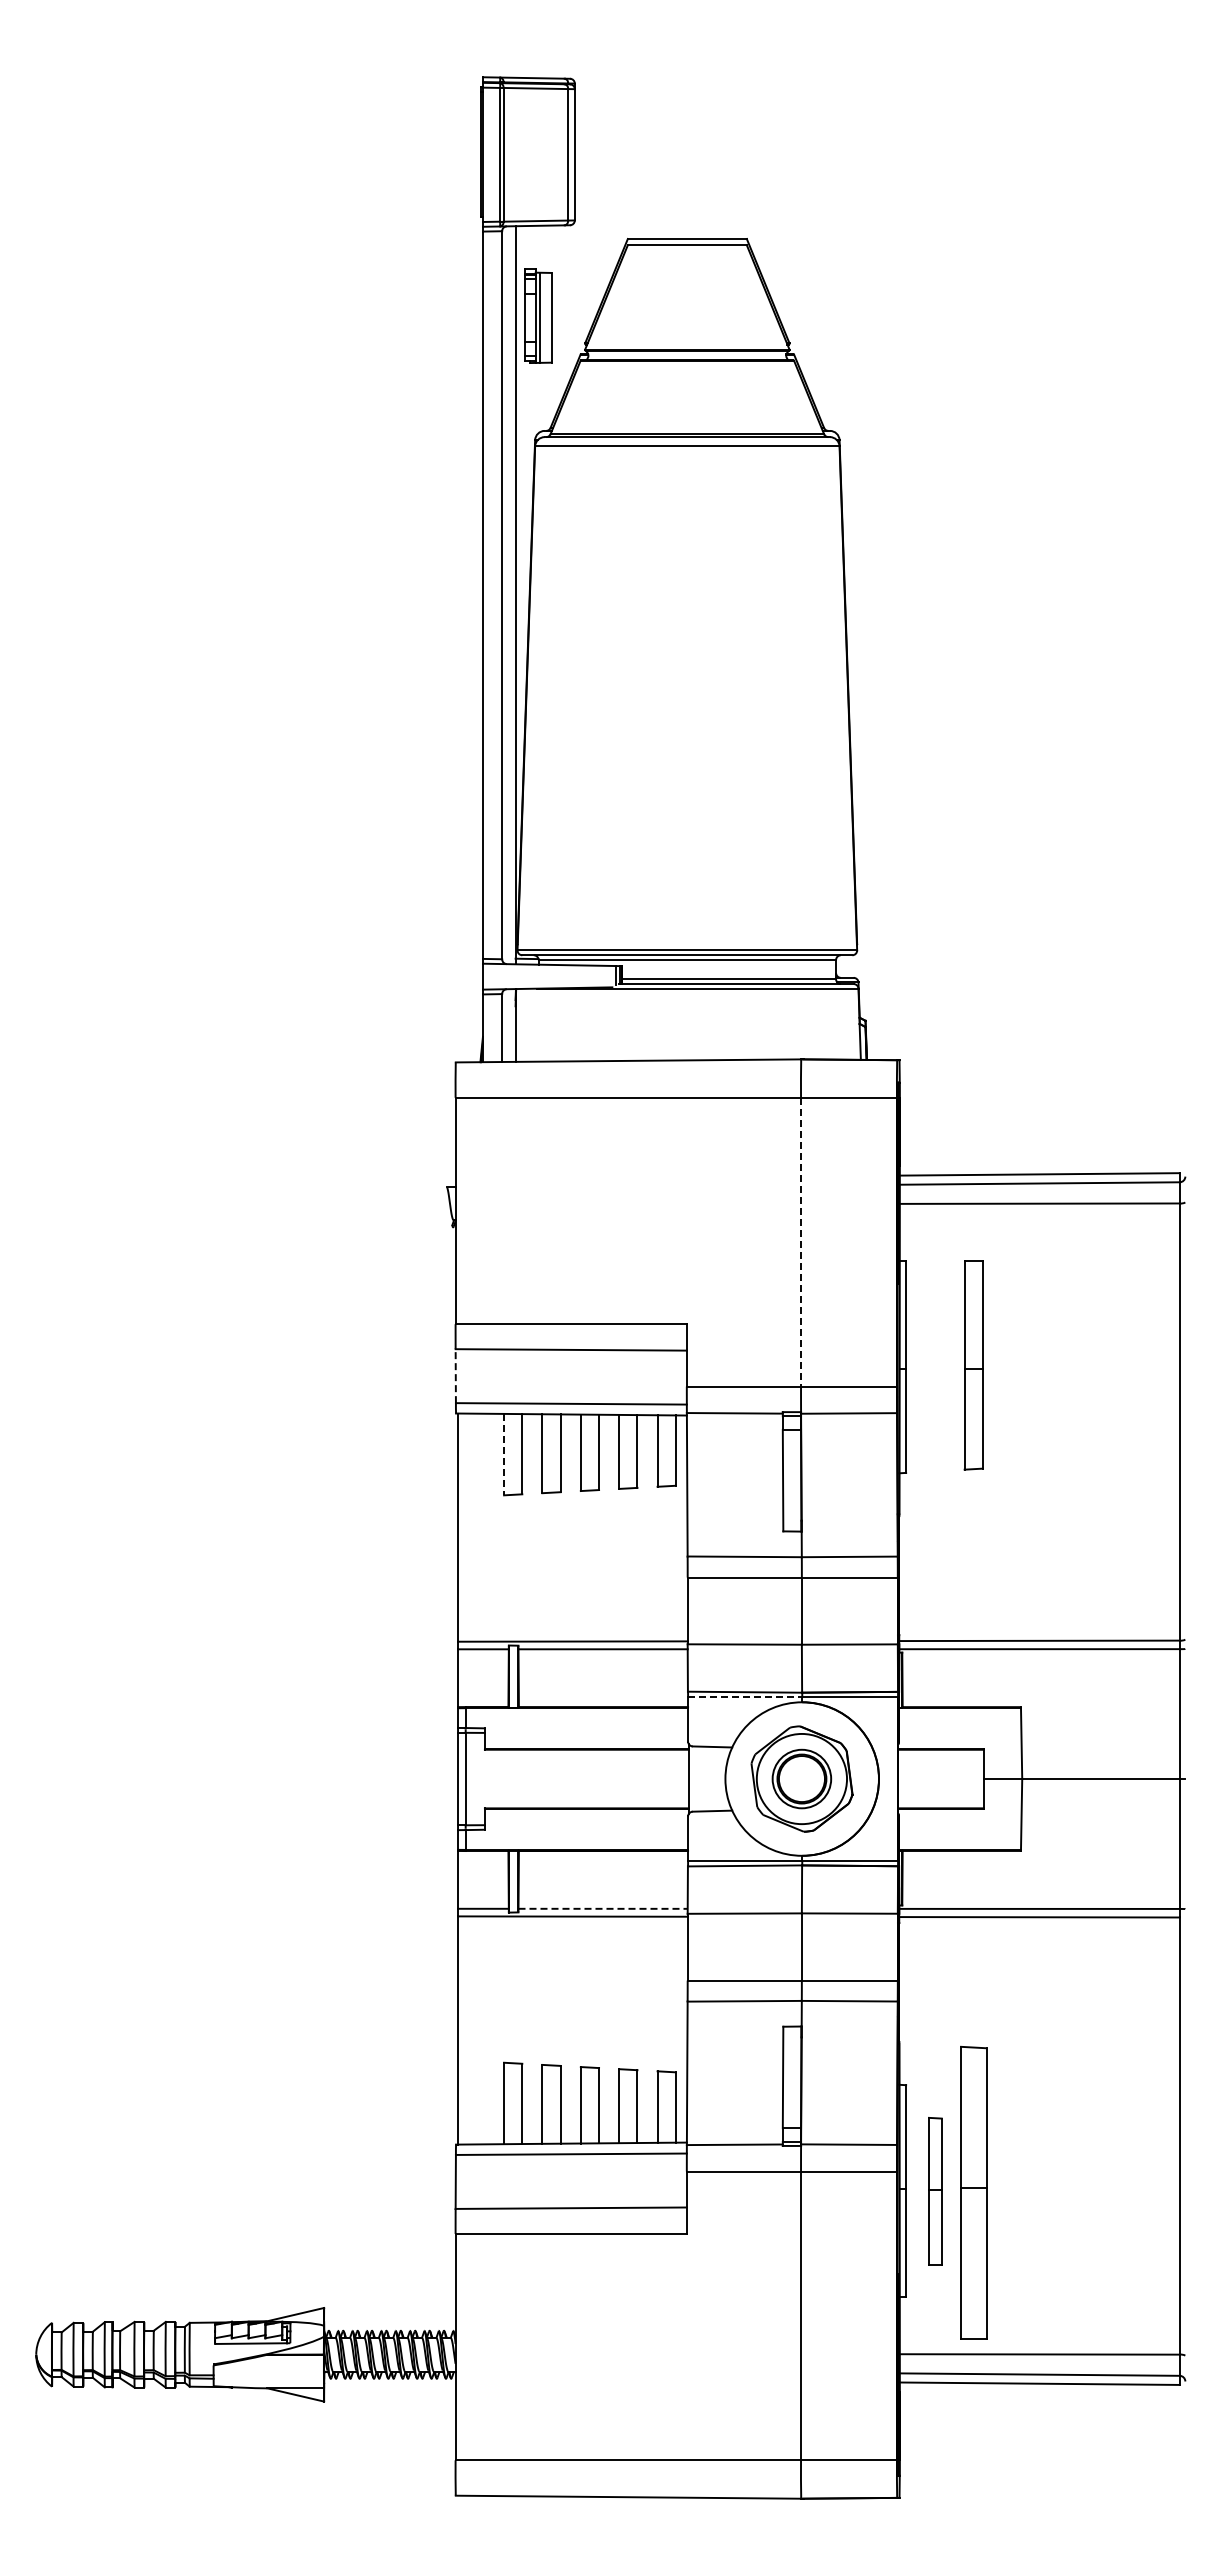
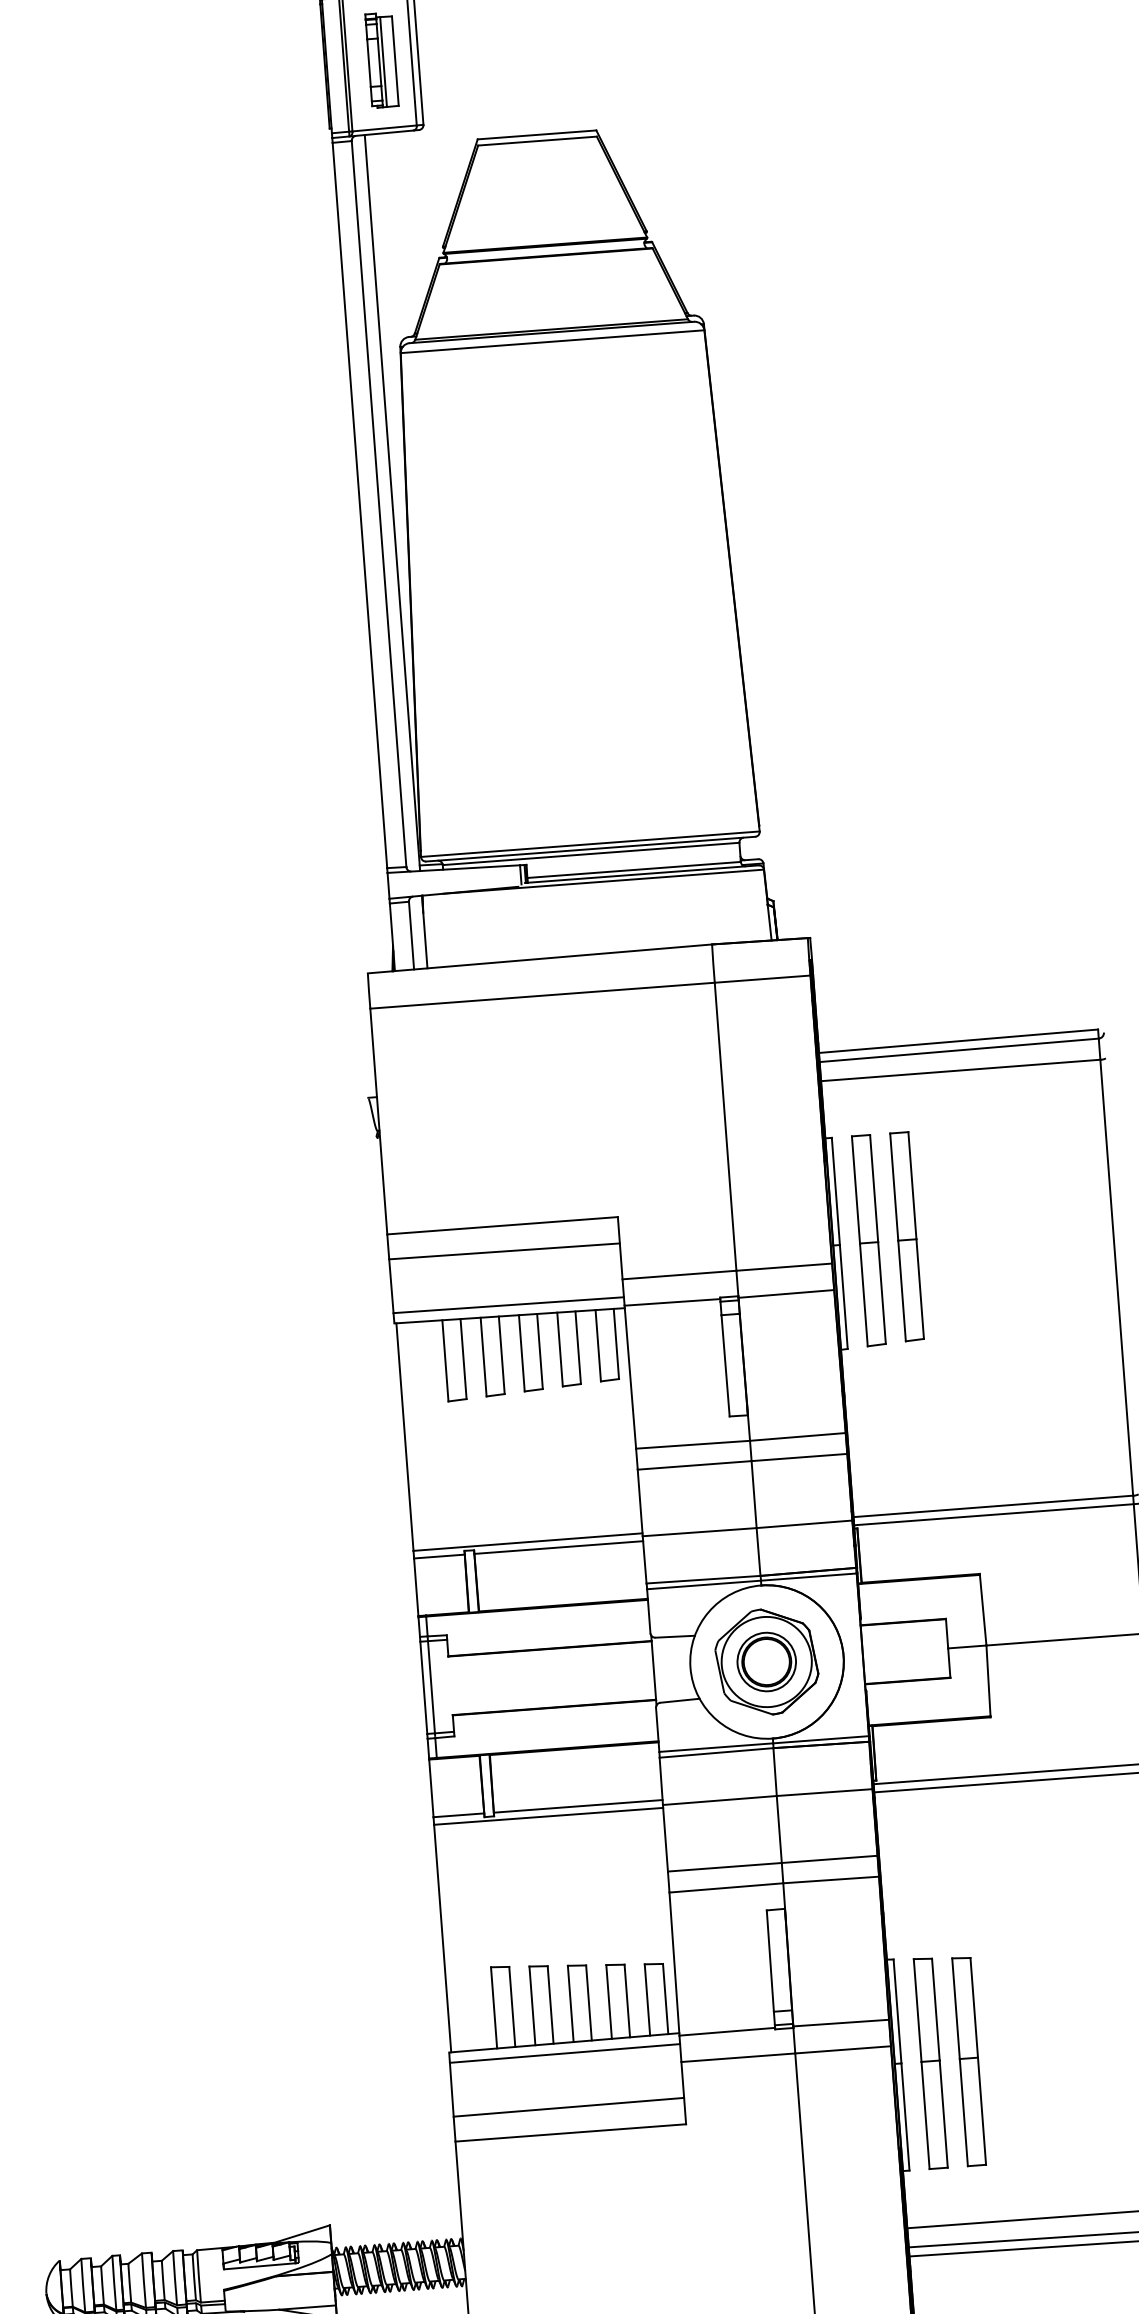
part: (538, 315) -> (382, 59), moved
line: (801, 1242) -> (726, 1127), dashed -> solid
part: (935, 1366) -> (869, 1240), added
line: (455, 1376) -> (391, 1286), dashed -> solid
line: (504, 1454) -> (445, 1360), dashed -> solid
line: (745, 1697) -> (704, 1584), dashed -> solid
line: (603, 1908) -> (578, 1806), dashed -> solid
part: (935, 2191) -> (930, 2063), size x1.43
part: (973, 2192) -> (968, 2061), size x0.71

